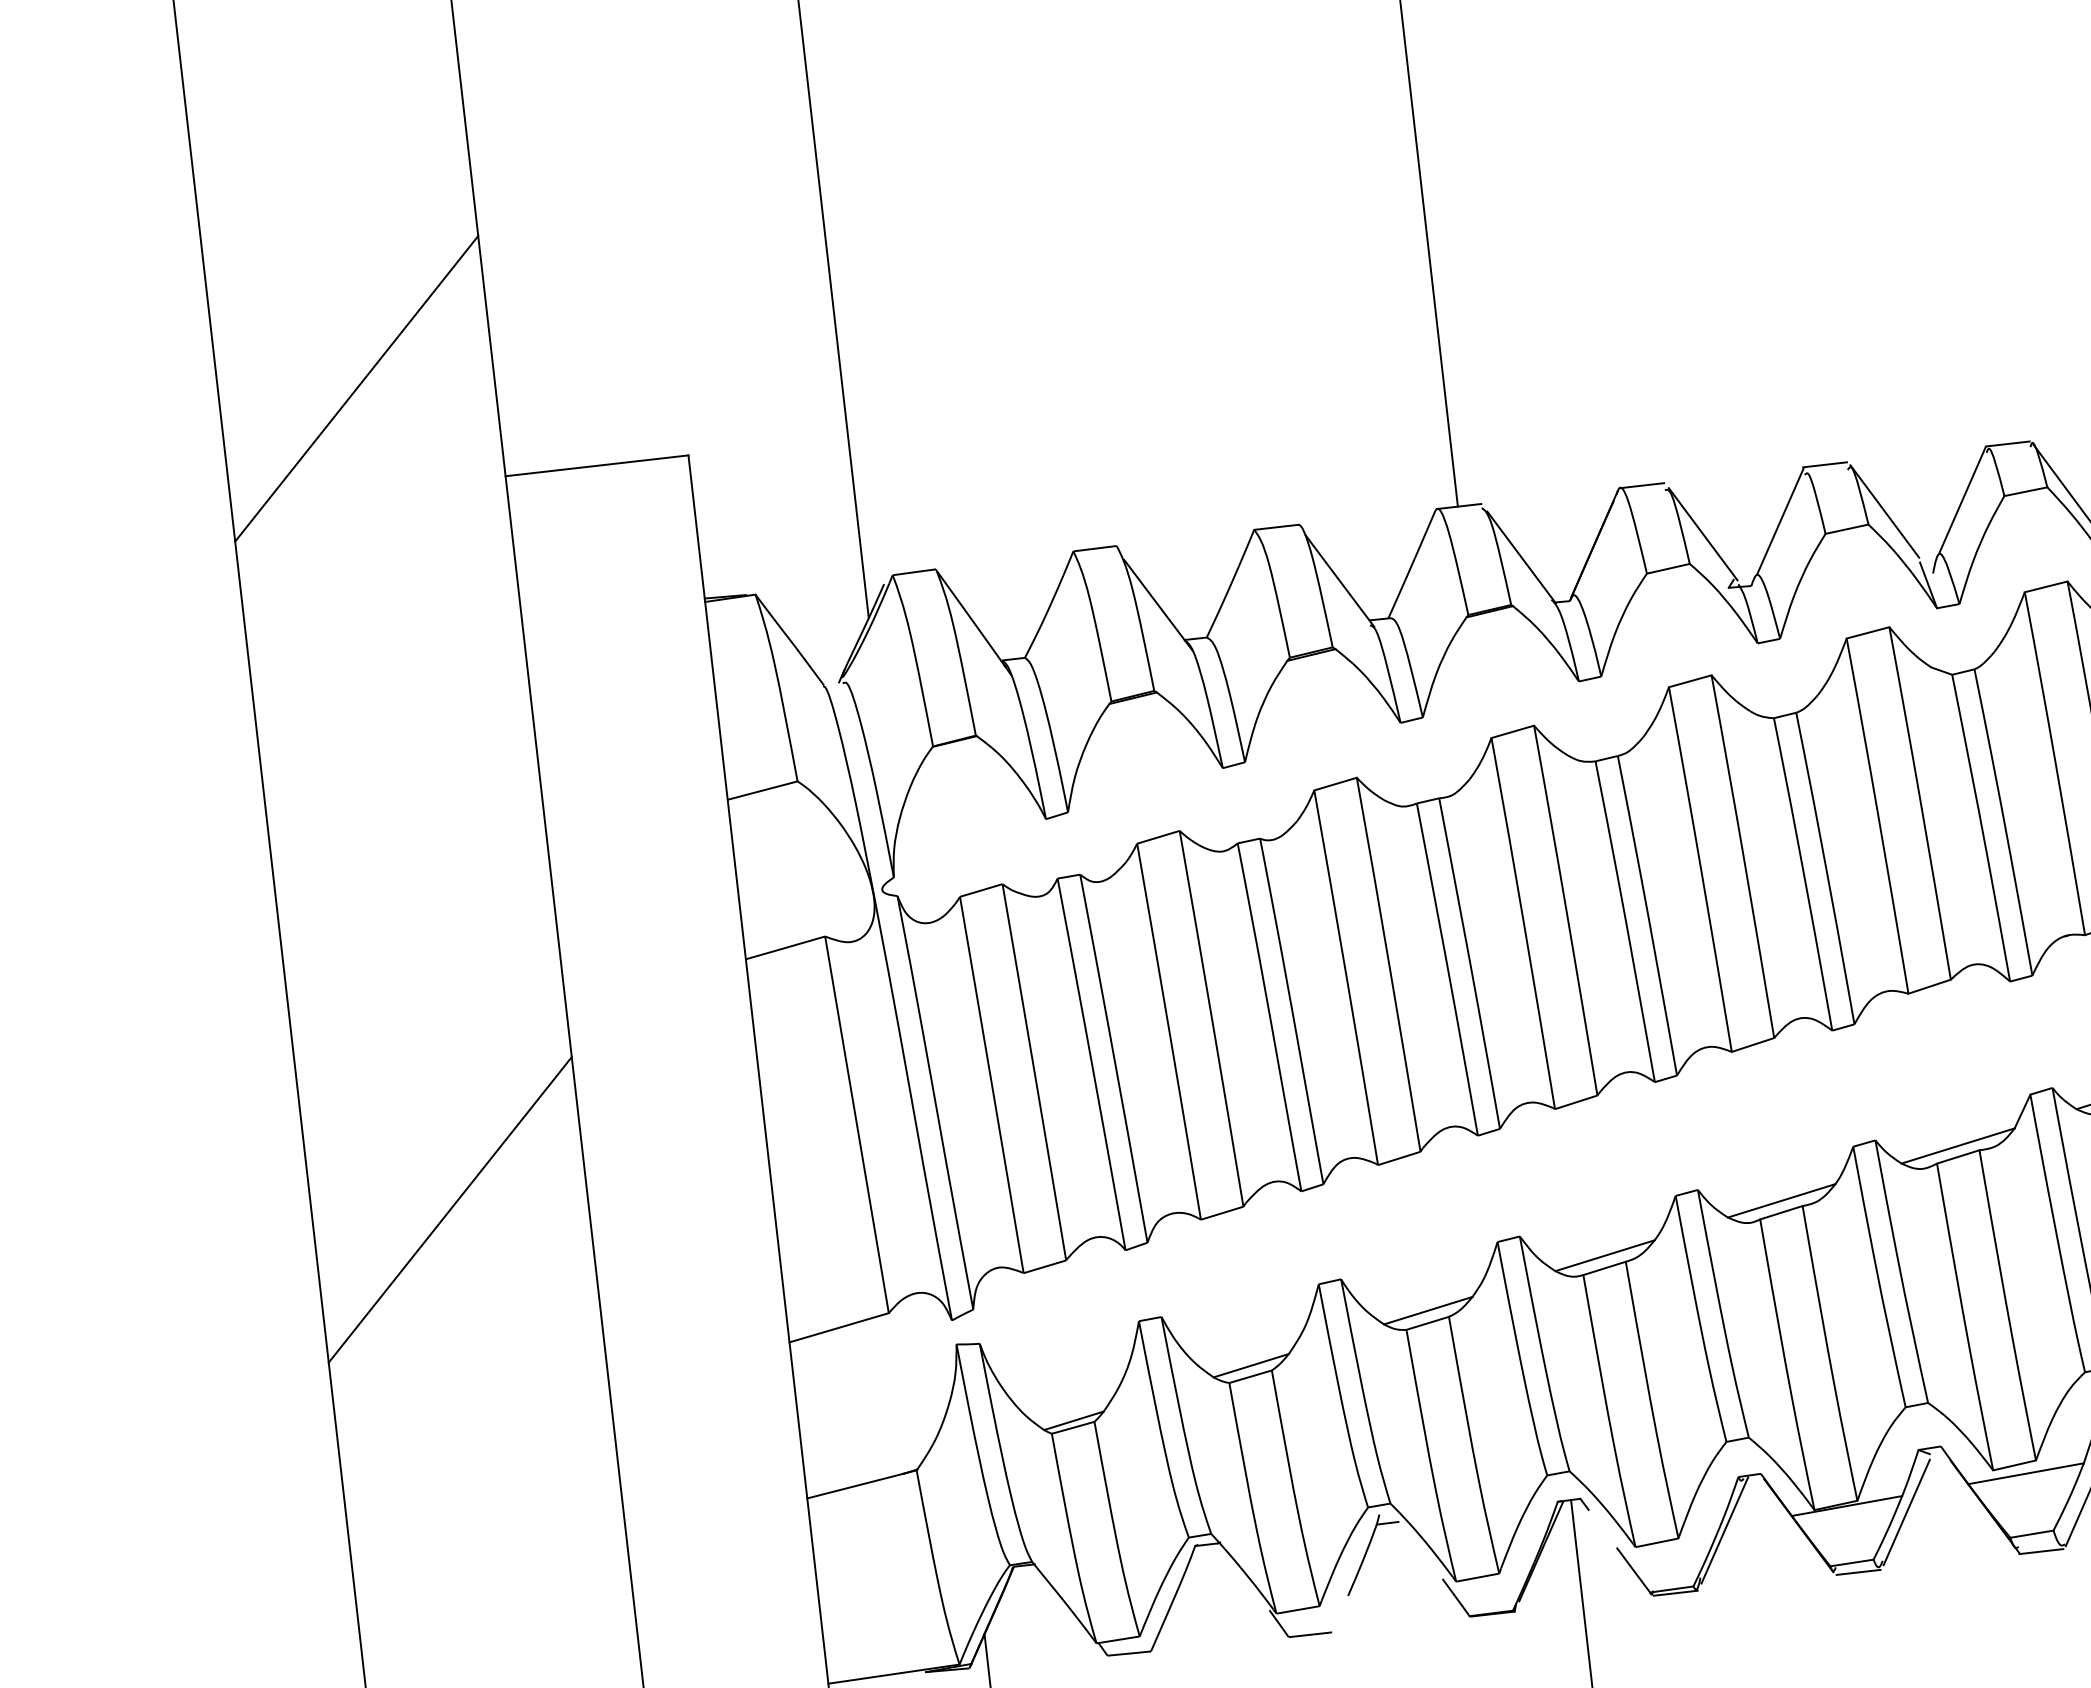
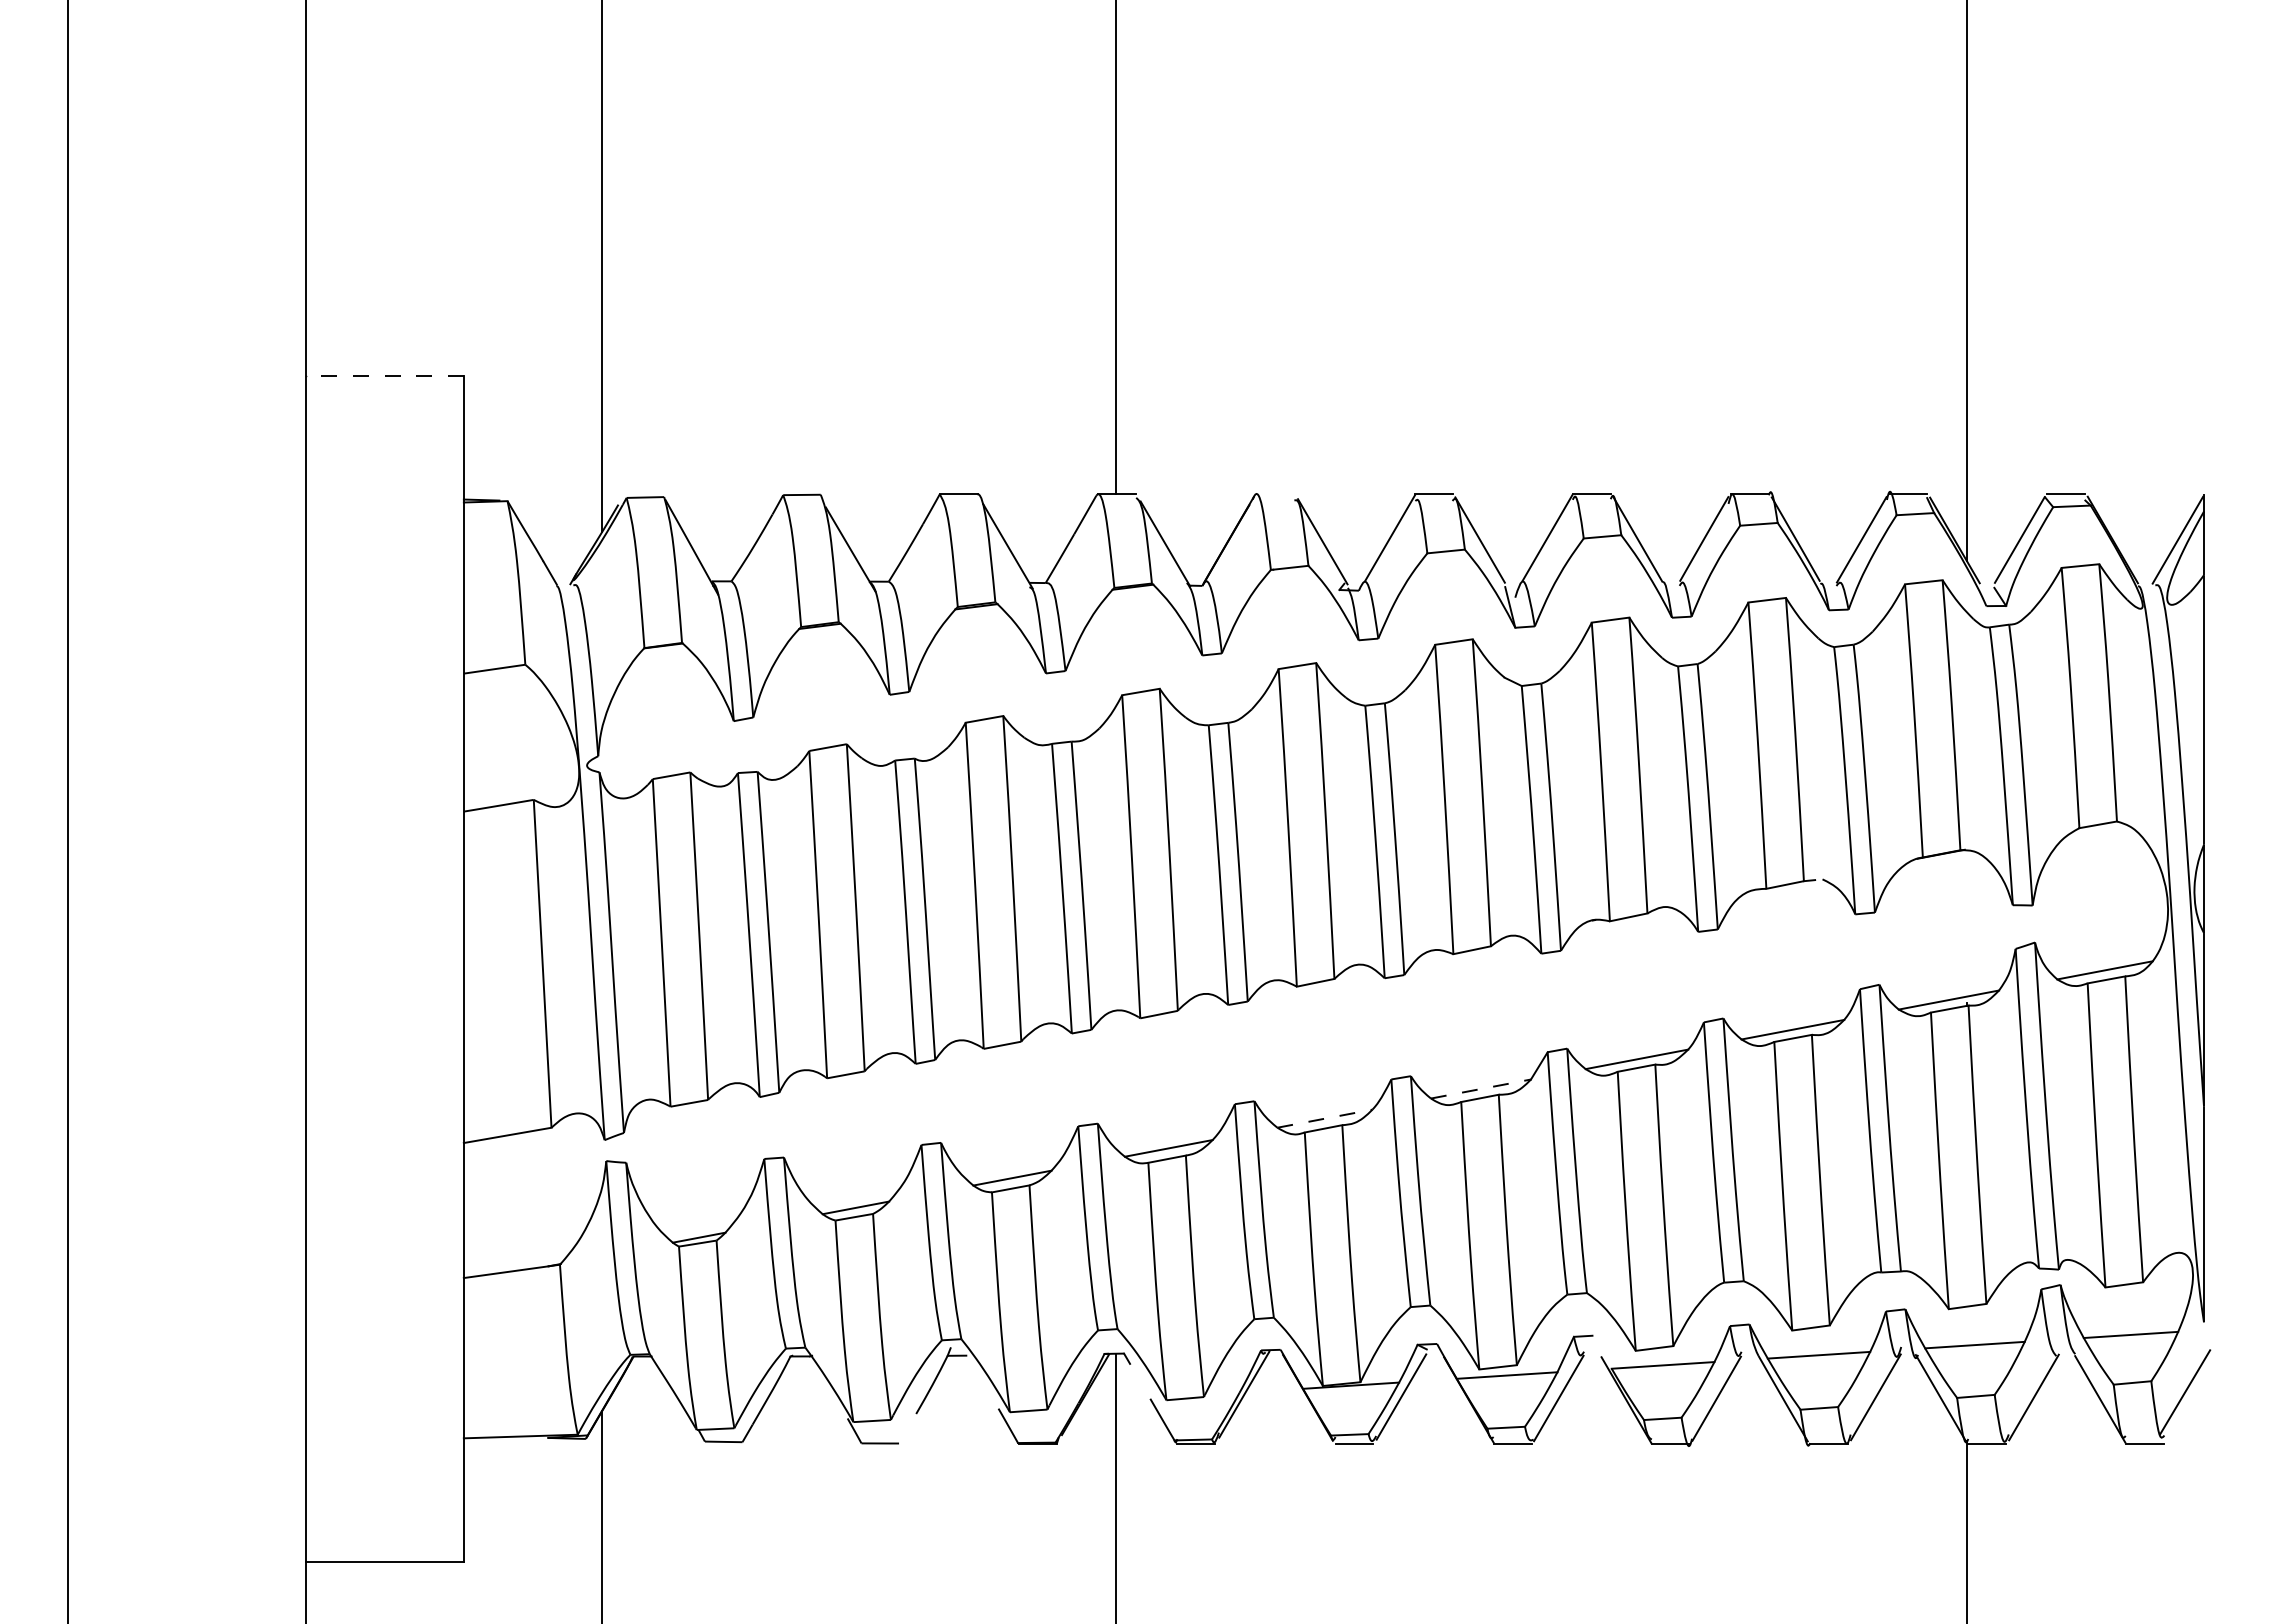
line: (356, 388) -> (186, 286), removed
line: (596, 465) -> (384, 375), solid -> dashed
line: (1642, 485) -> (1275, 494), removed
line: (1957, 1146) -> (1480, 1089), solid -> dashed
line: (1782, 1200) -> (1325, 1118), solid -> dashed
line: (449, 1209) -> (186, 996), removed

